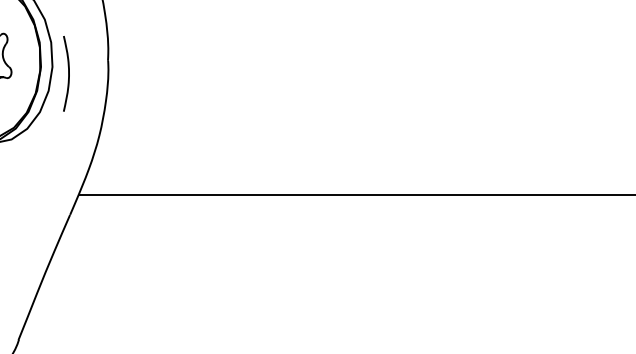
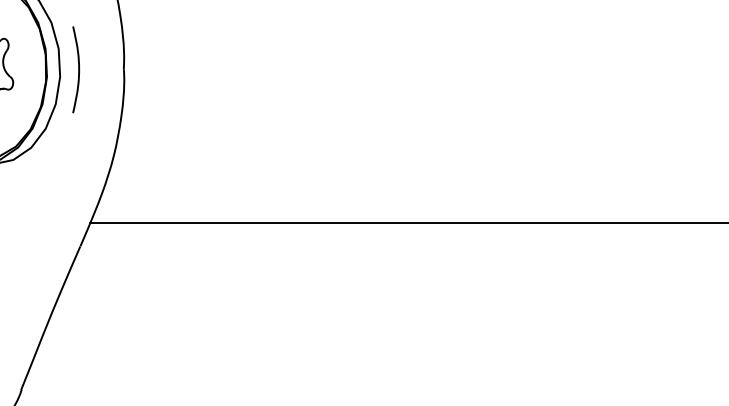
curve: (68, 73) -> (78, 69), moved

